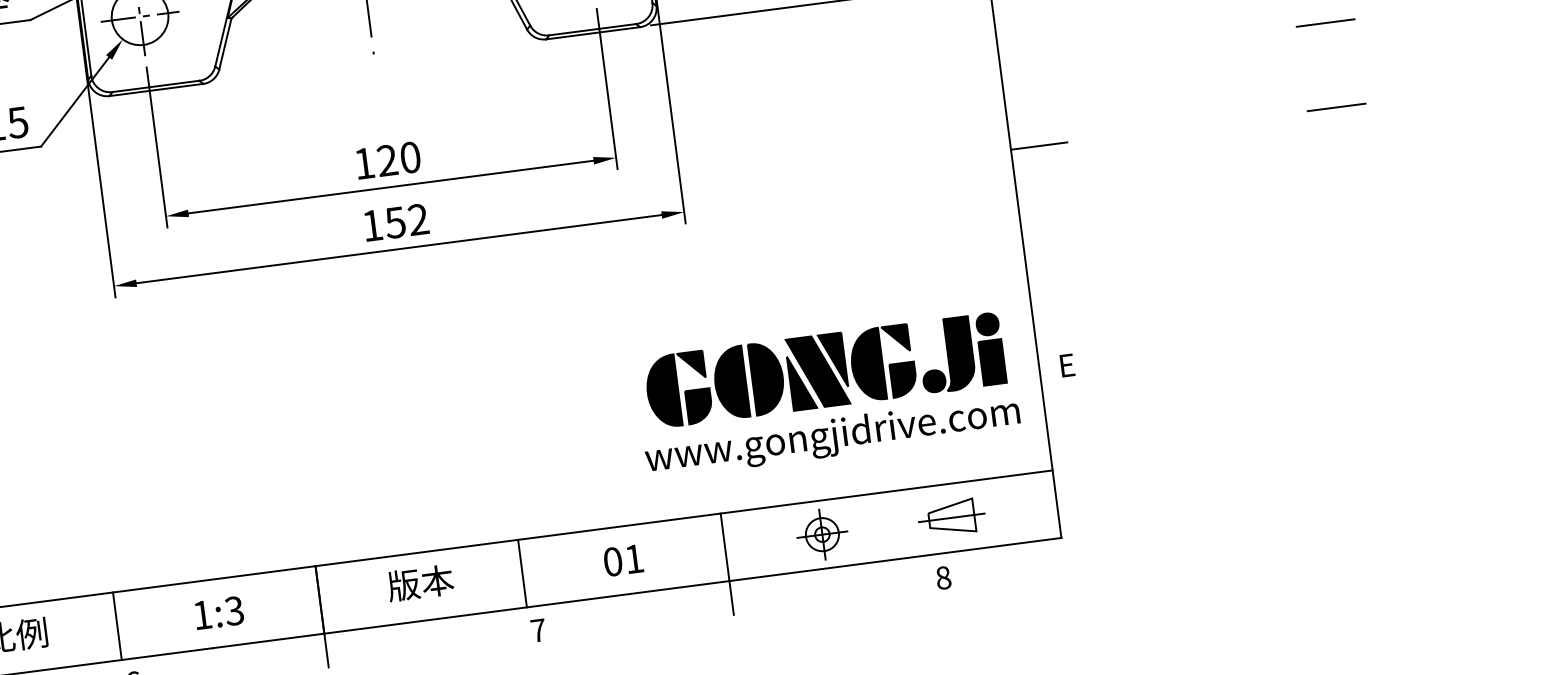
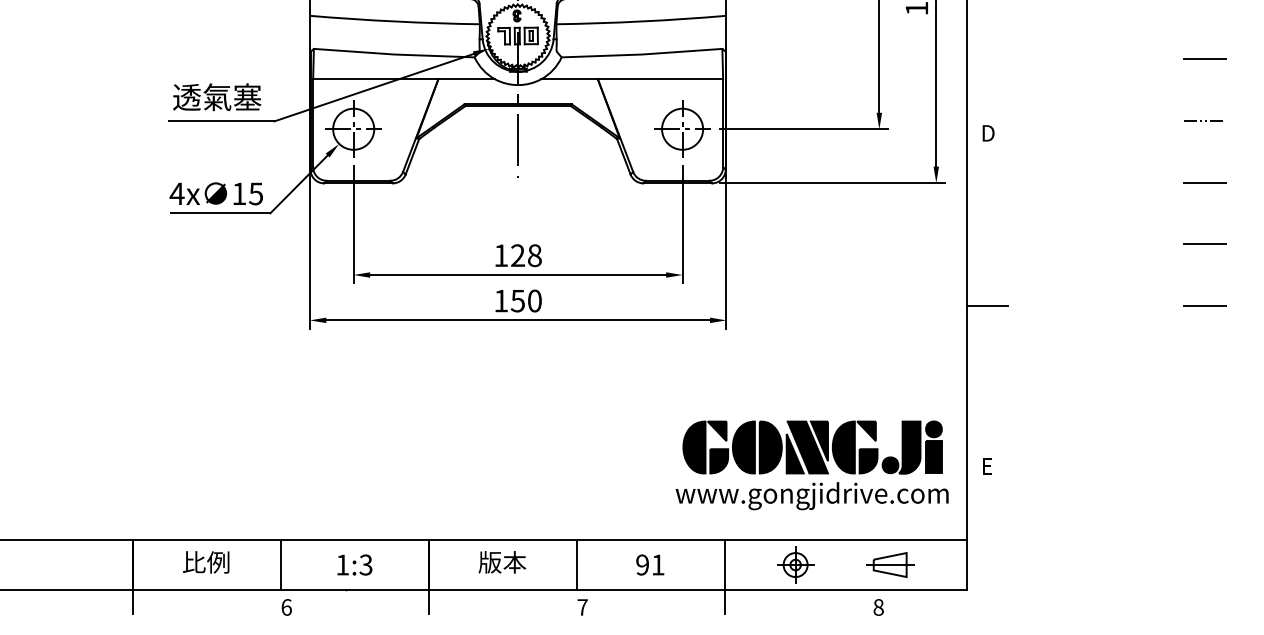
text: (409, 157) -> (534, 255), 120 -> 128
text: (417, 219) -> (534, 300), 152 -> 150
text: (612, 561) -> (642, 564), 01 -> 91

